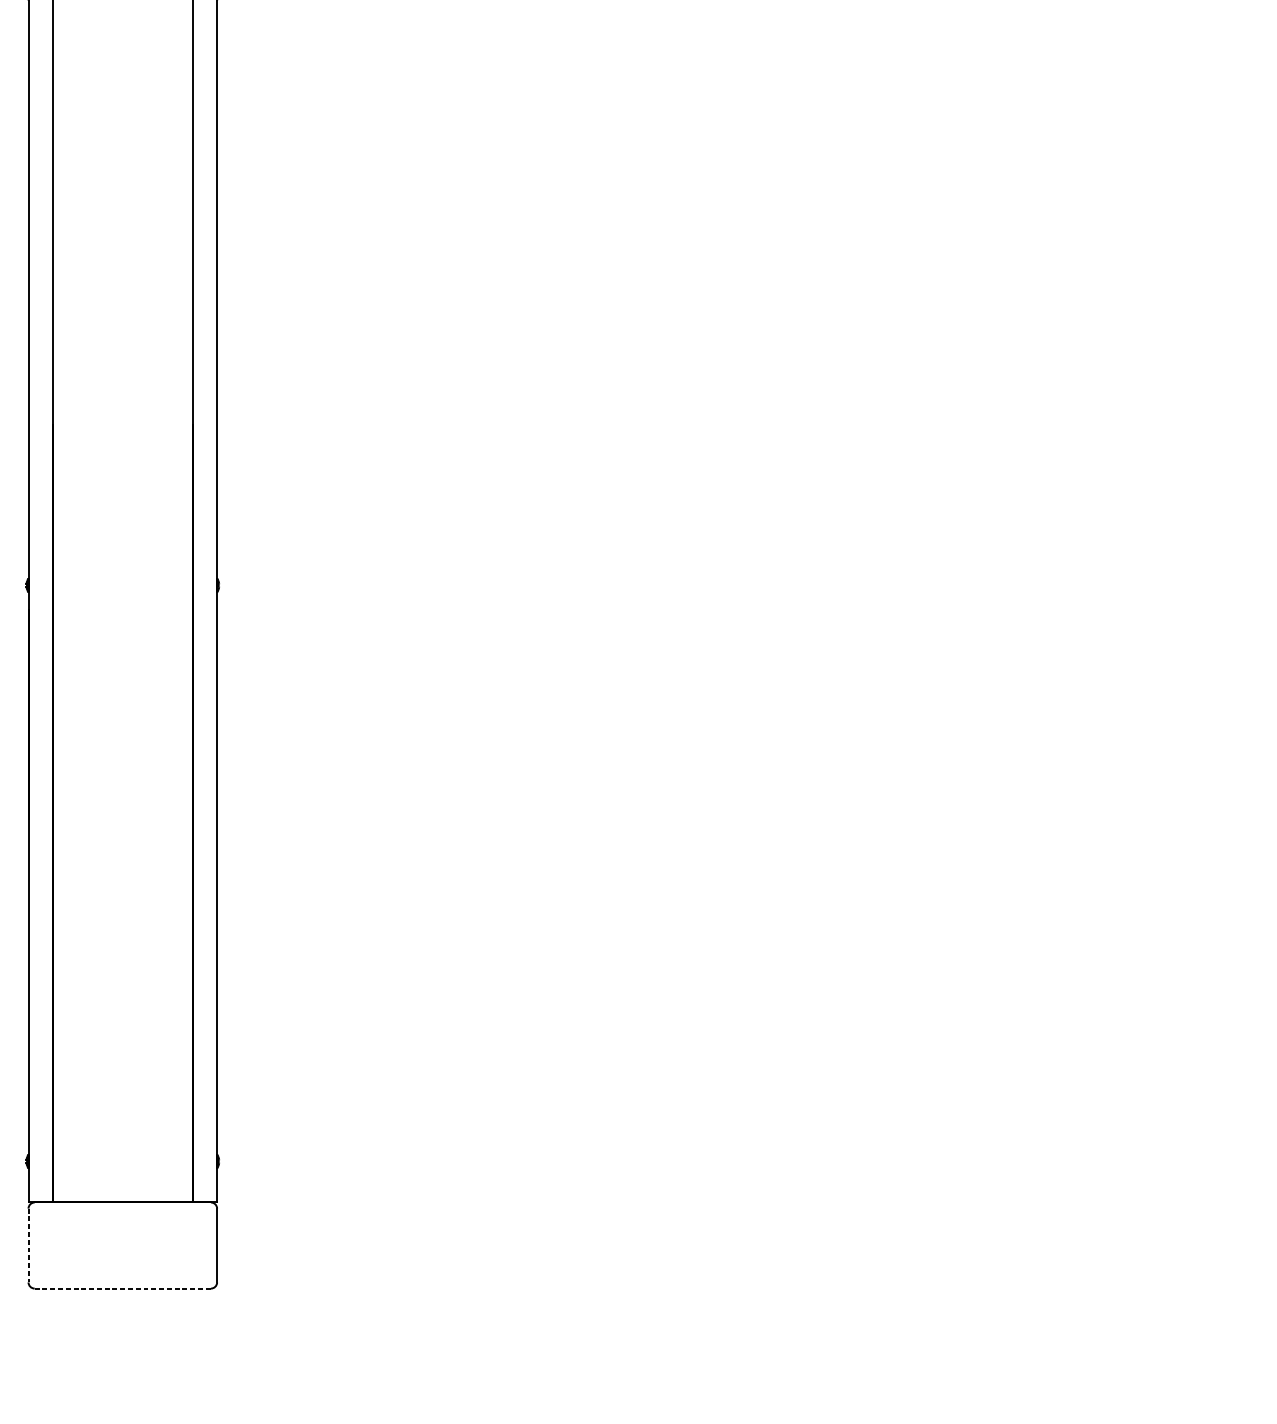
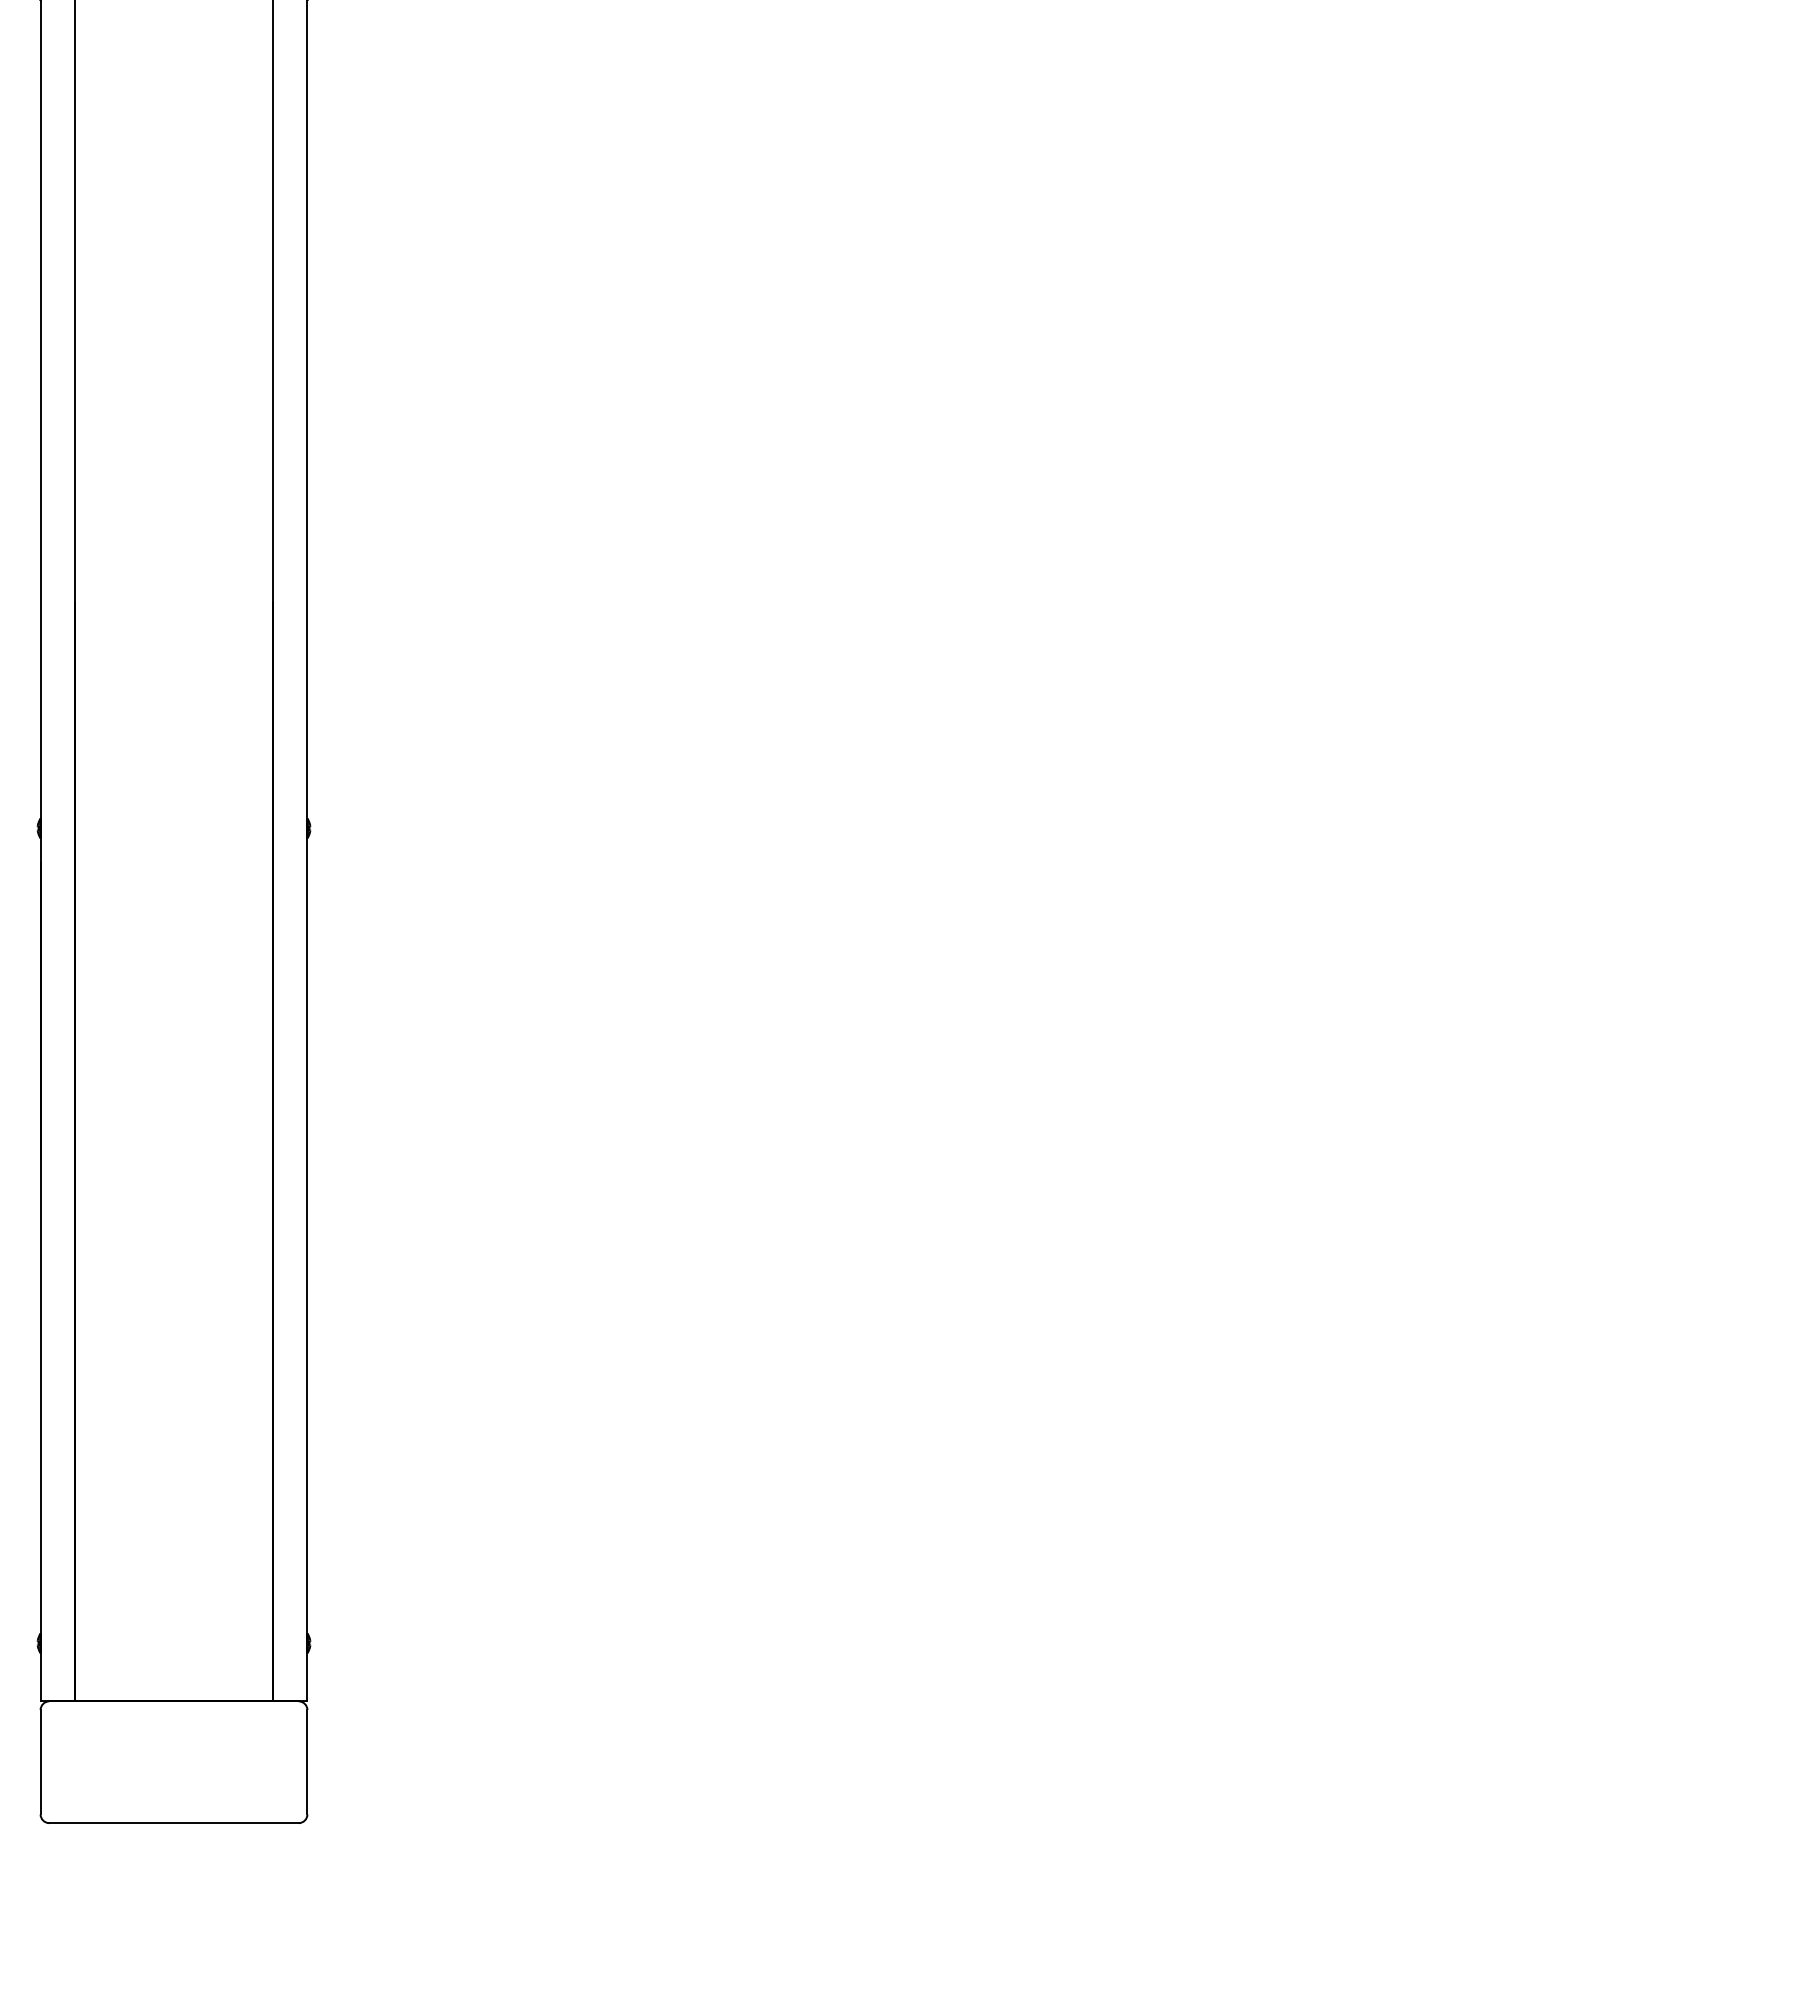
line: (28, 1245) -> (40, 1762), dashed -> solid
line: (123, 1288) -> (174, 1823), dashed -> solid

